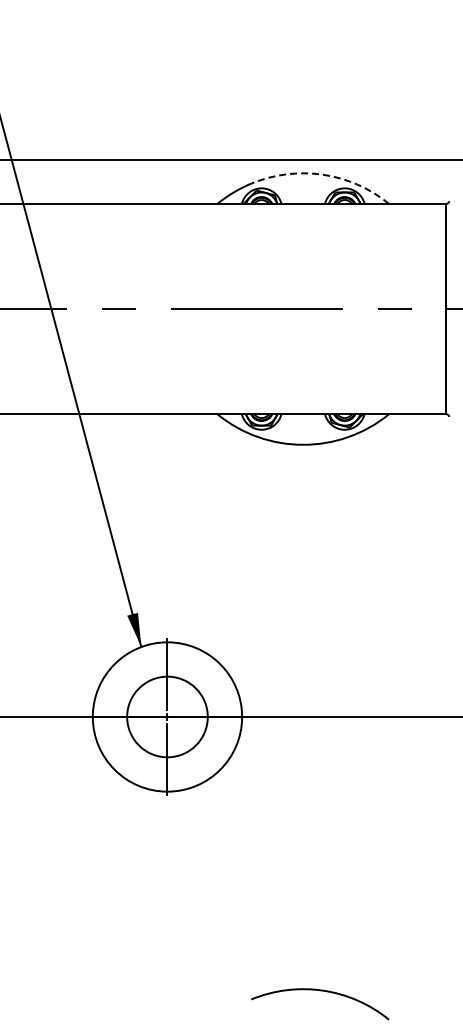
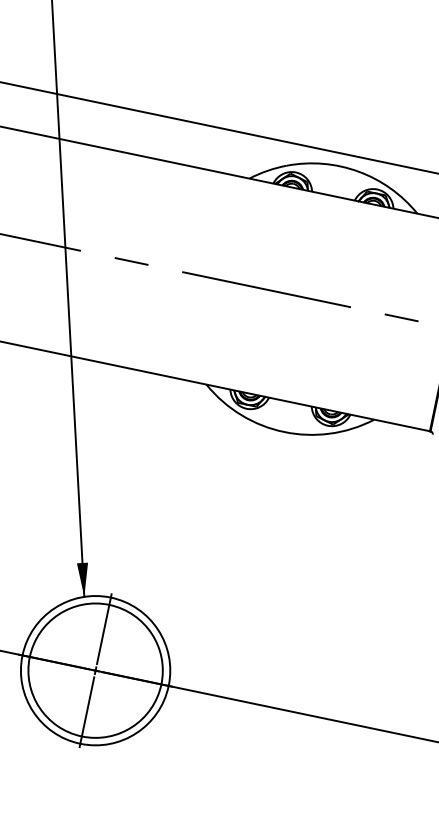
arc: (322, 174) -> (358, 171), dashed -> solid
circle: (167, 716) -> (95, 670), size x1.67

